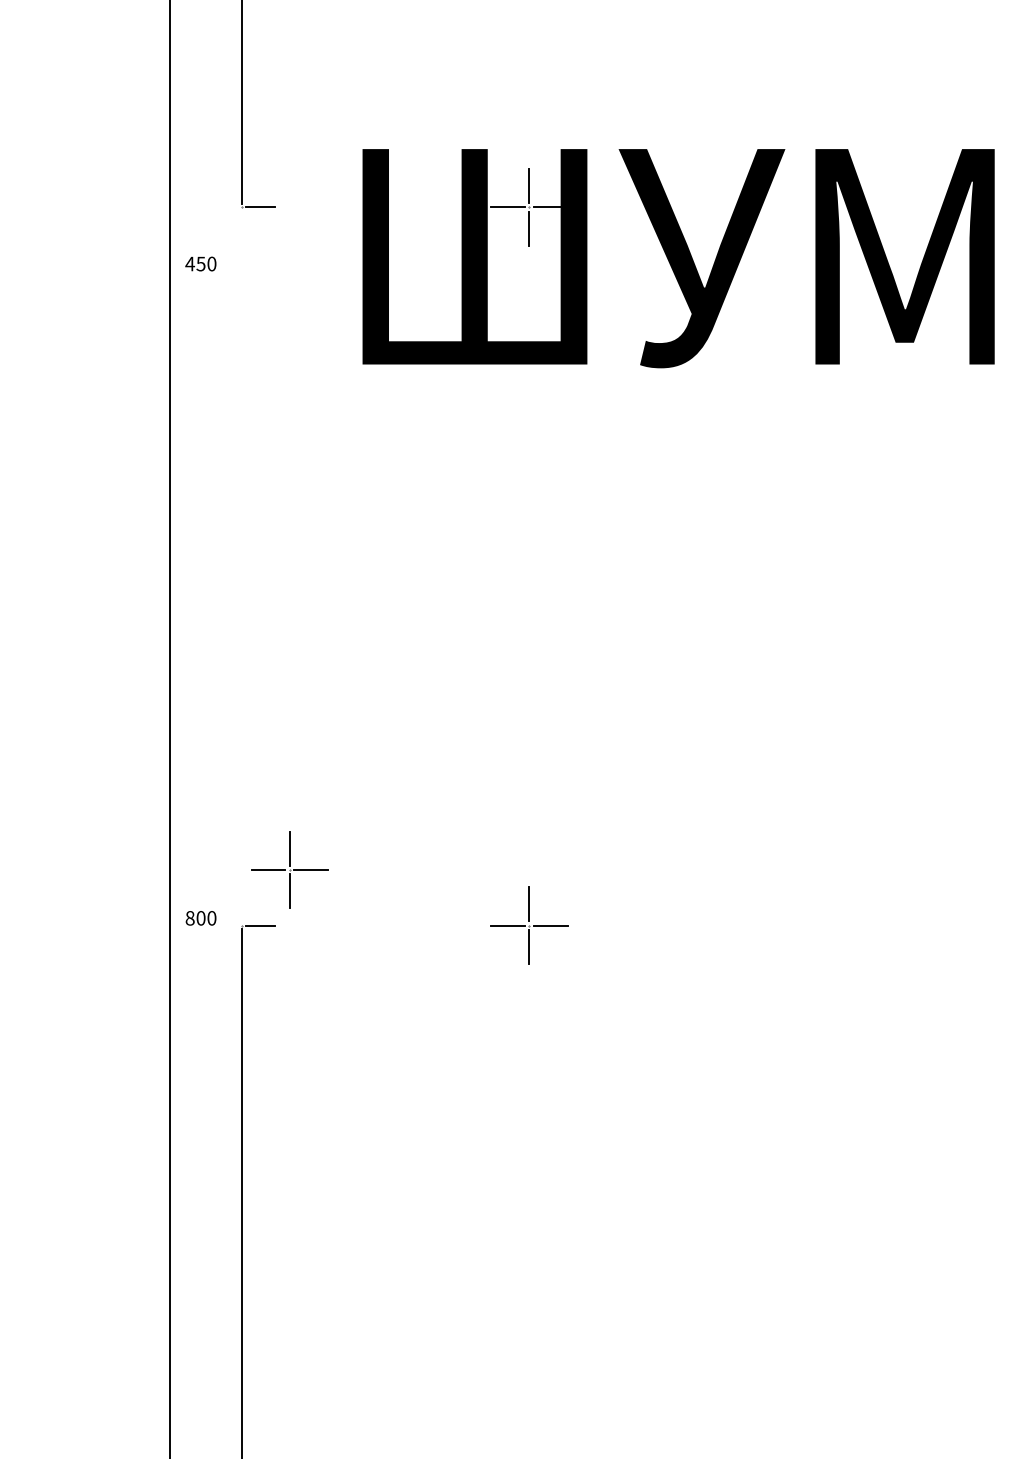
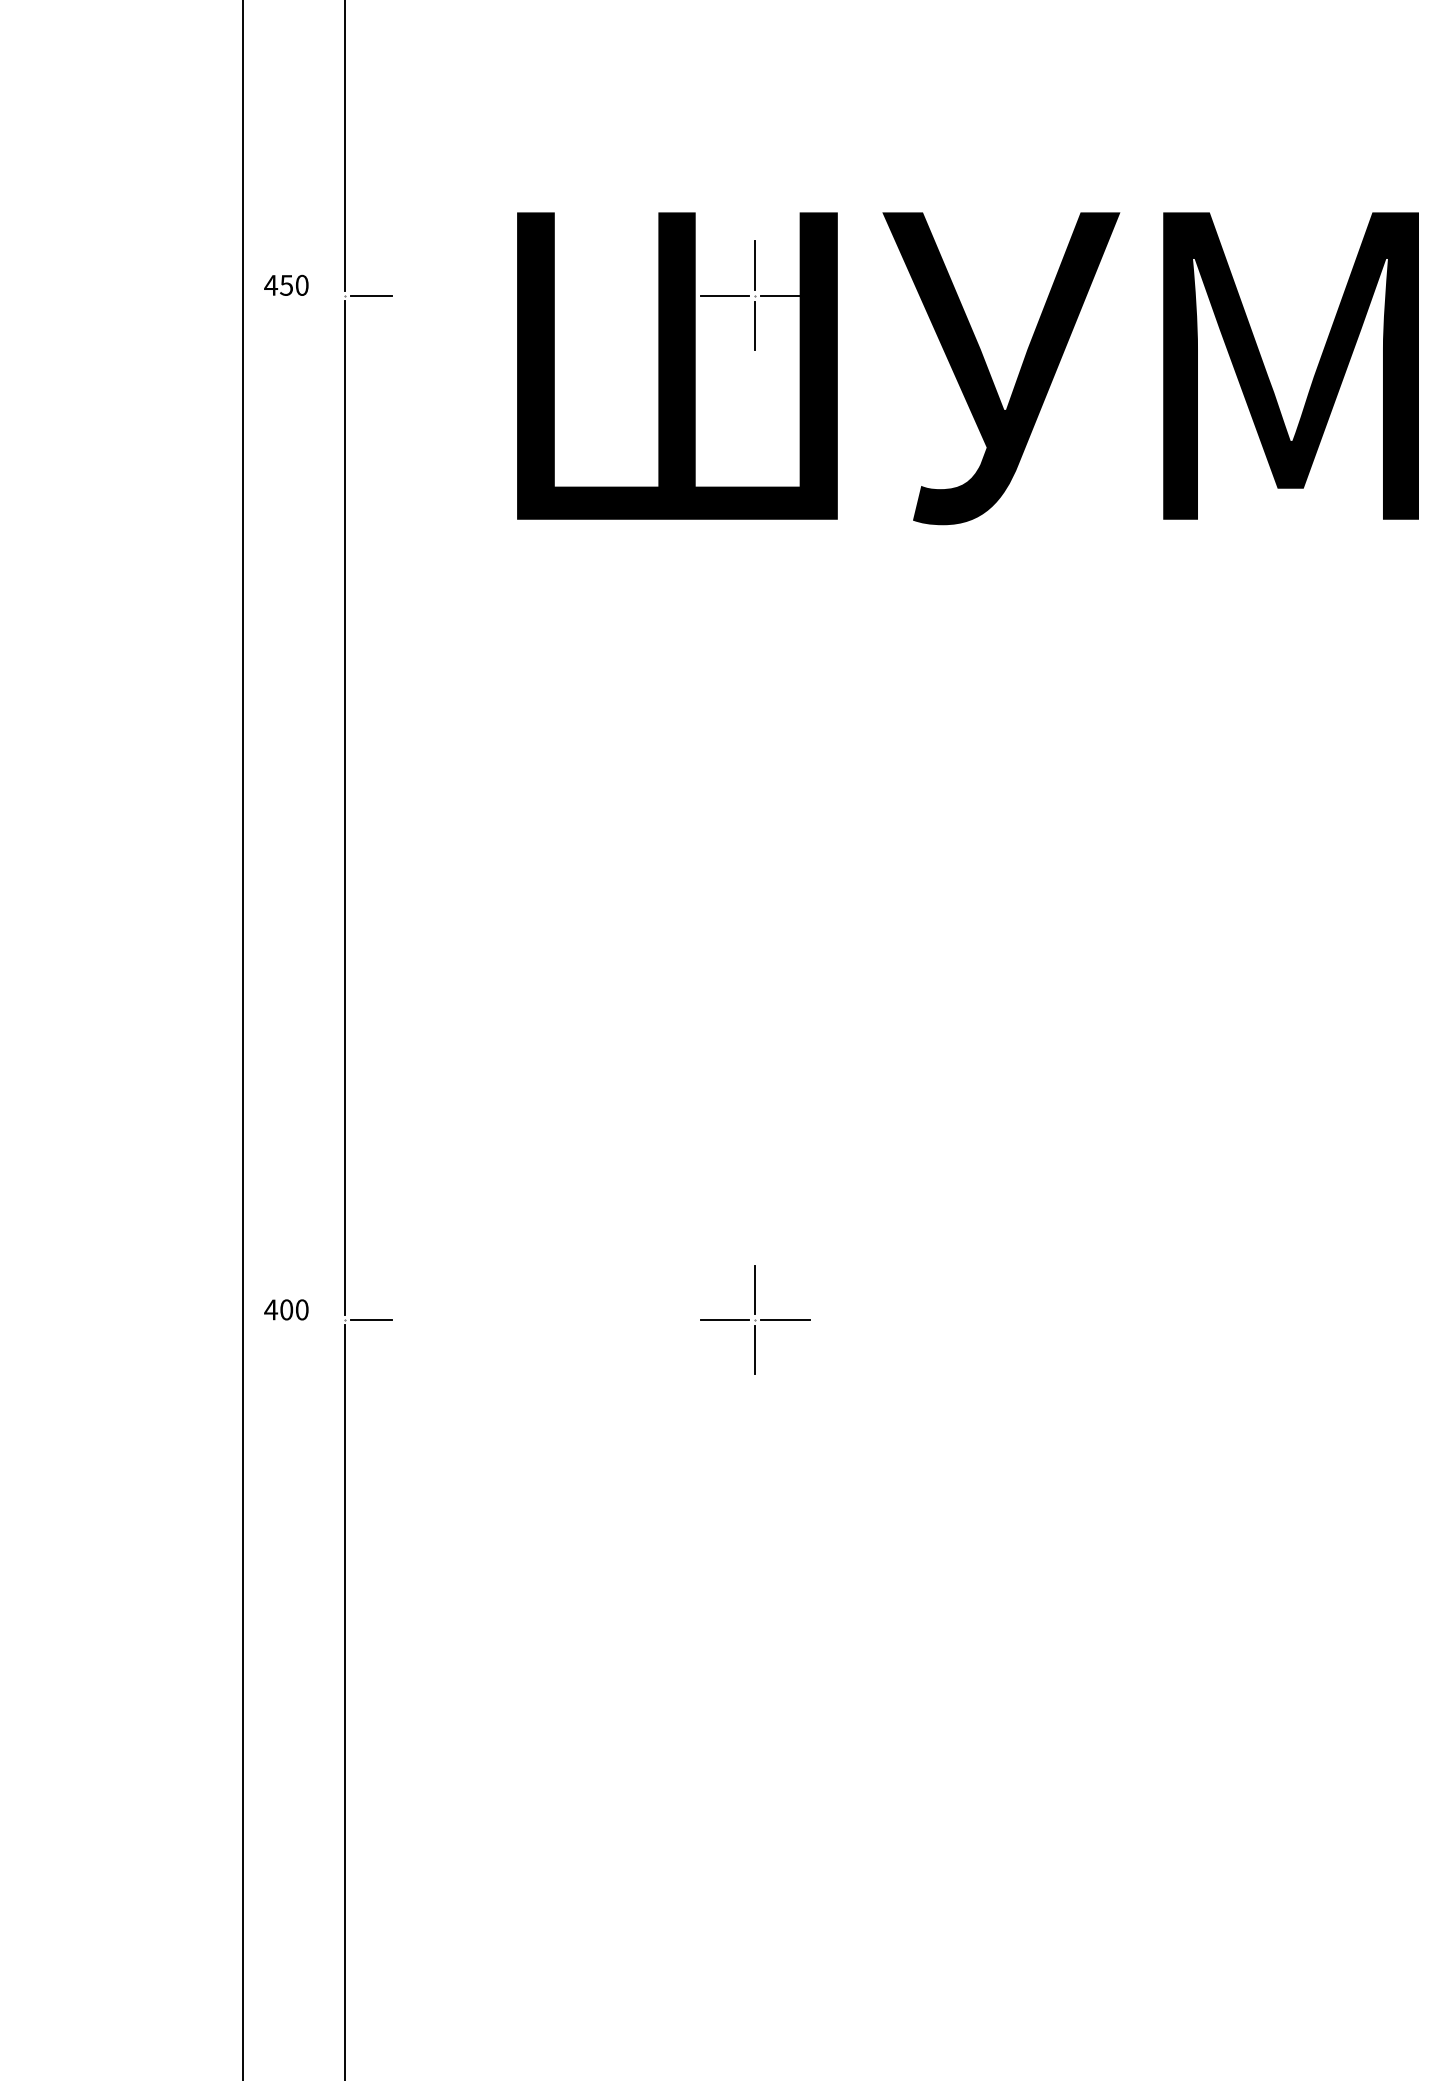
text: (200, 263) -> (286, 284), moved
line: (242, 566) -> (345, 807), added
part: (289, 869) -> (413, 1240), removed
text: (190, 918) -> (271, 1309), 800 -> 400

